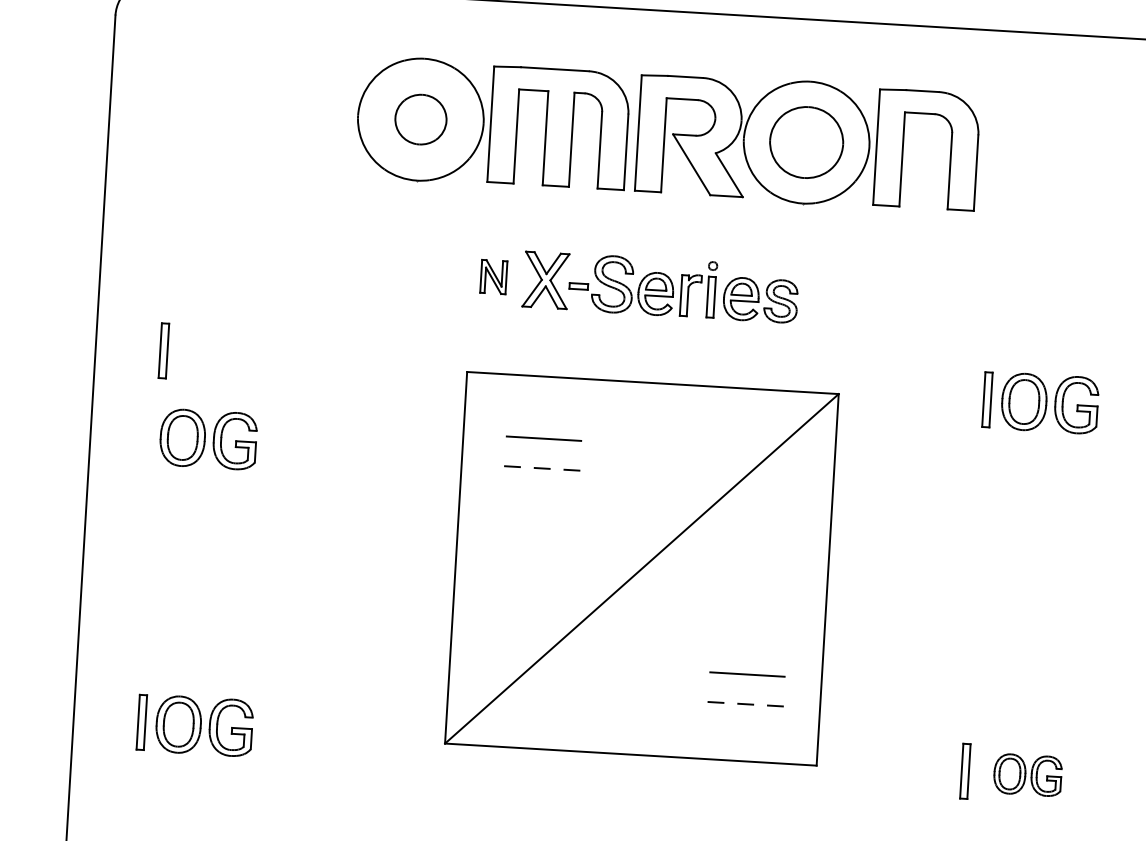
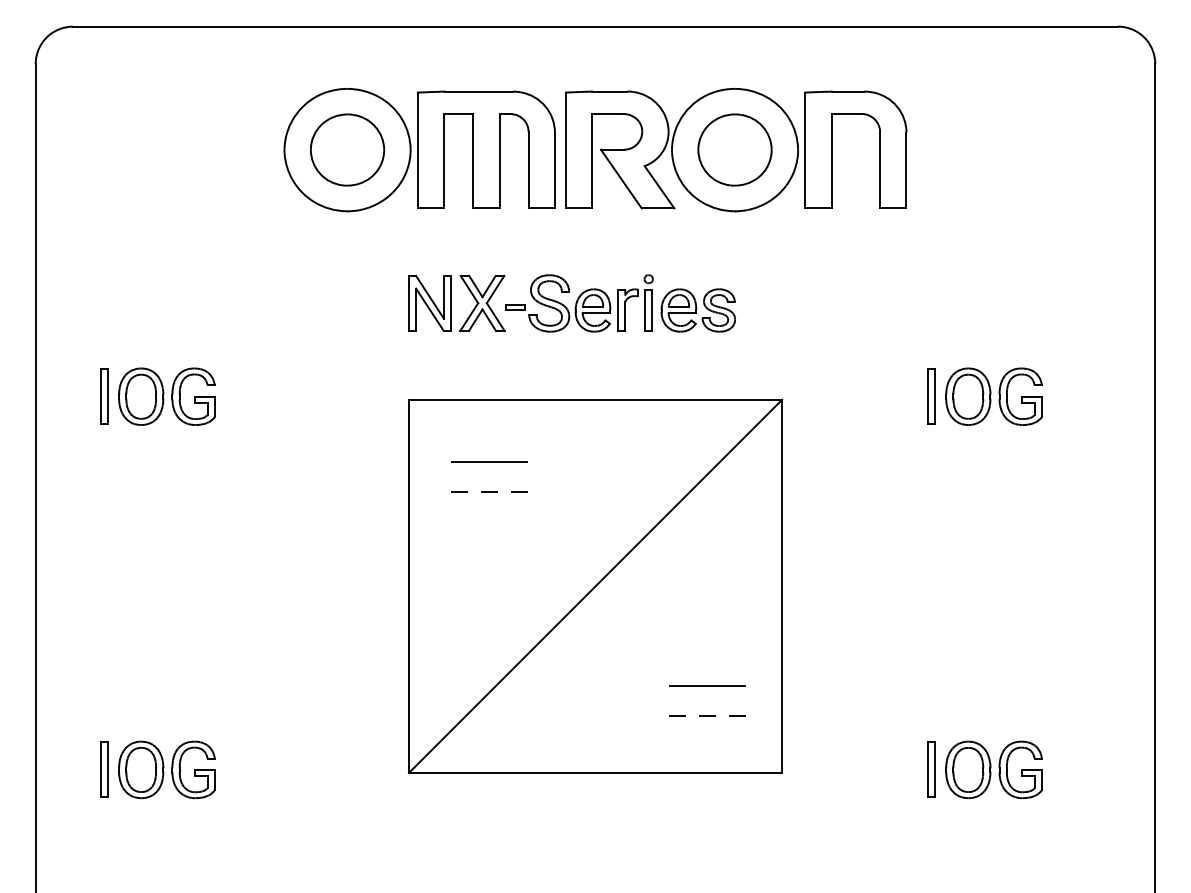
part: (420, 119) -> (347, 149), size x1.43
part: (493, 276) -> (429, 302), size x1.67
part: (207, 439) -> (166, 396), moved
part: (1027, 774) -> (993, 769), size x1.43

